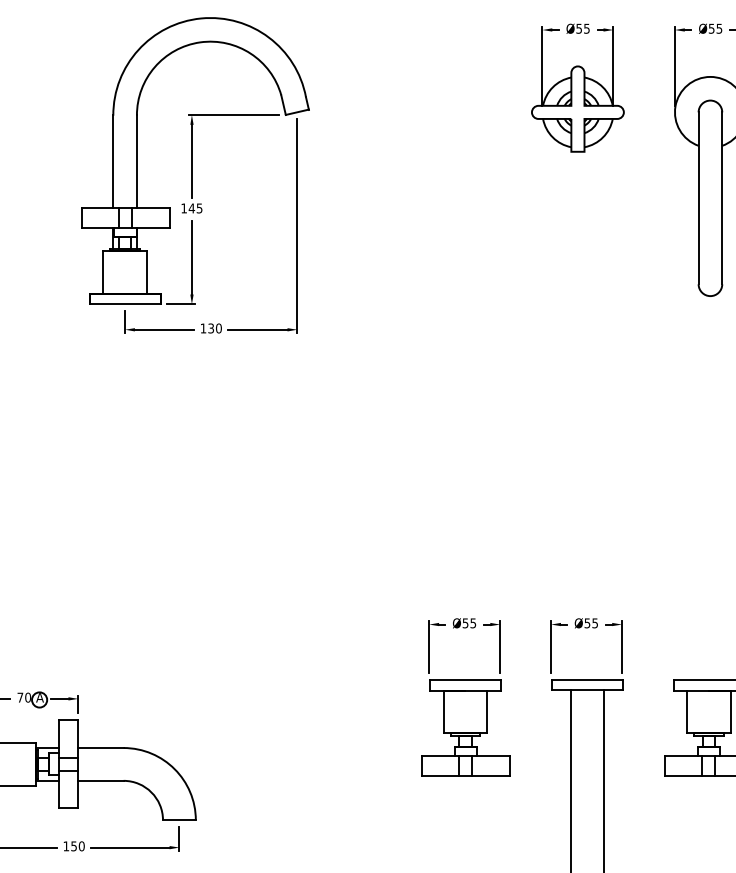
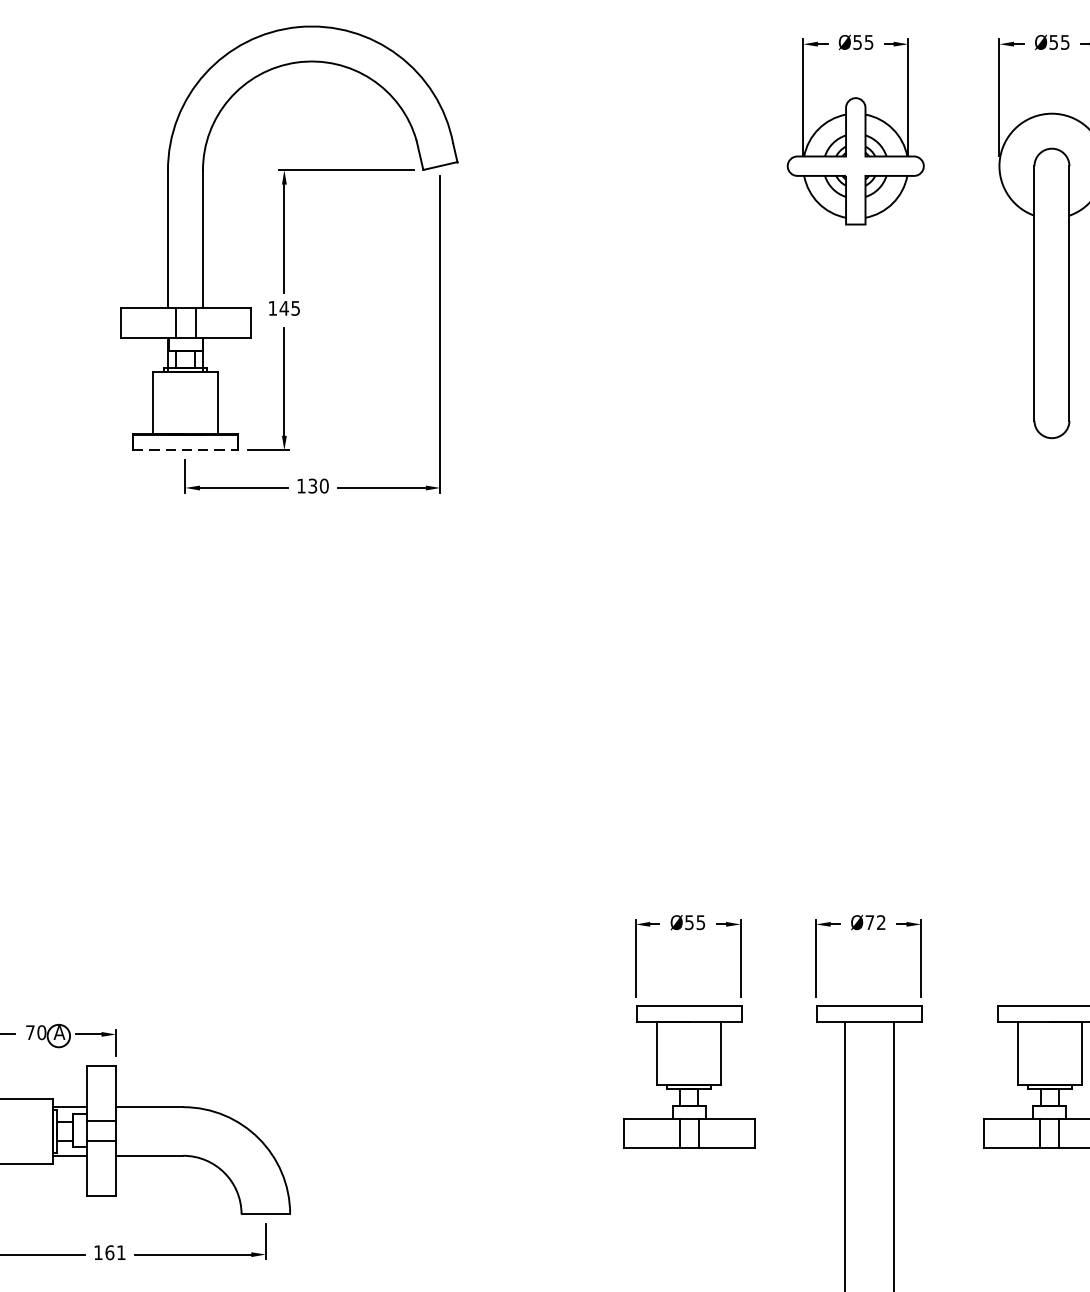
line: (125, 304) -> (186, 450), solid -> dashed
text: (590, 623) -> (874, 922), Ø55 -> Ø72
text: (77, 846) -> (114, 1252), 150 -> 161

